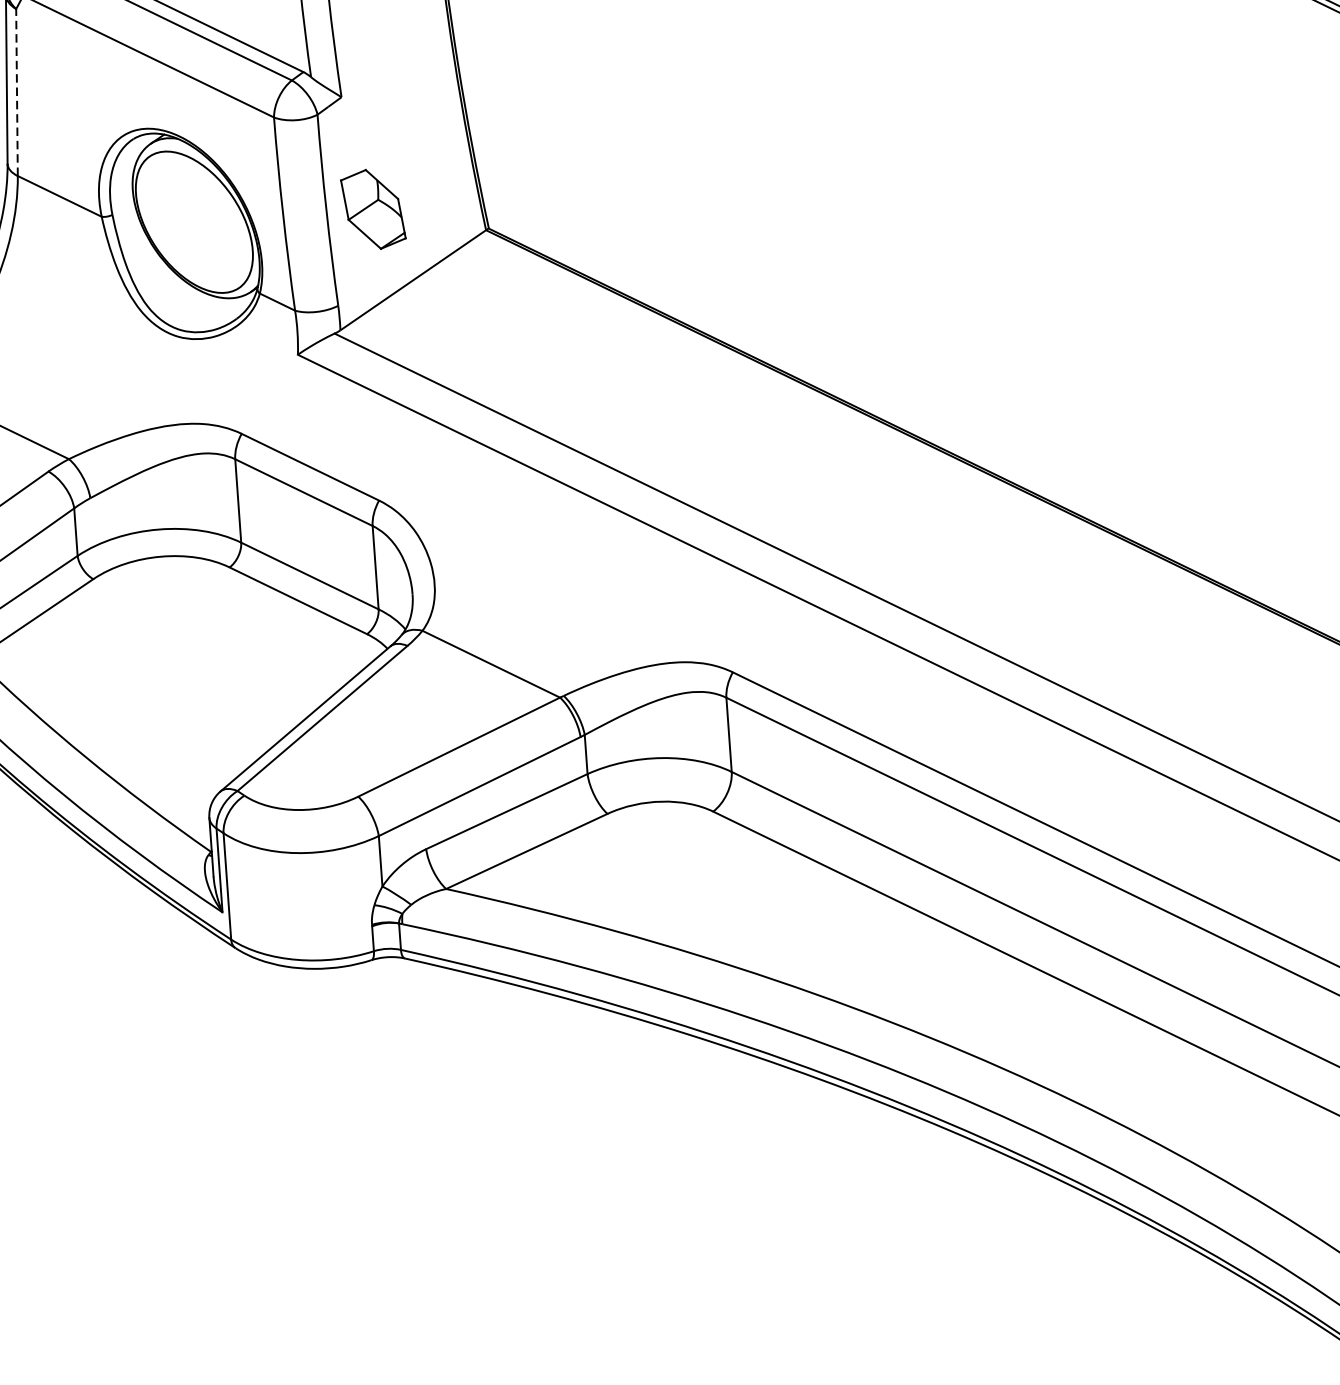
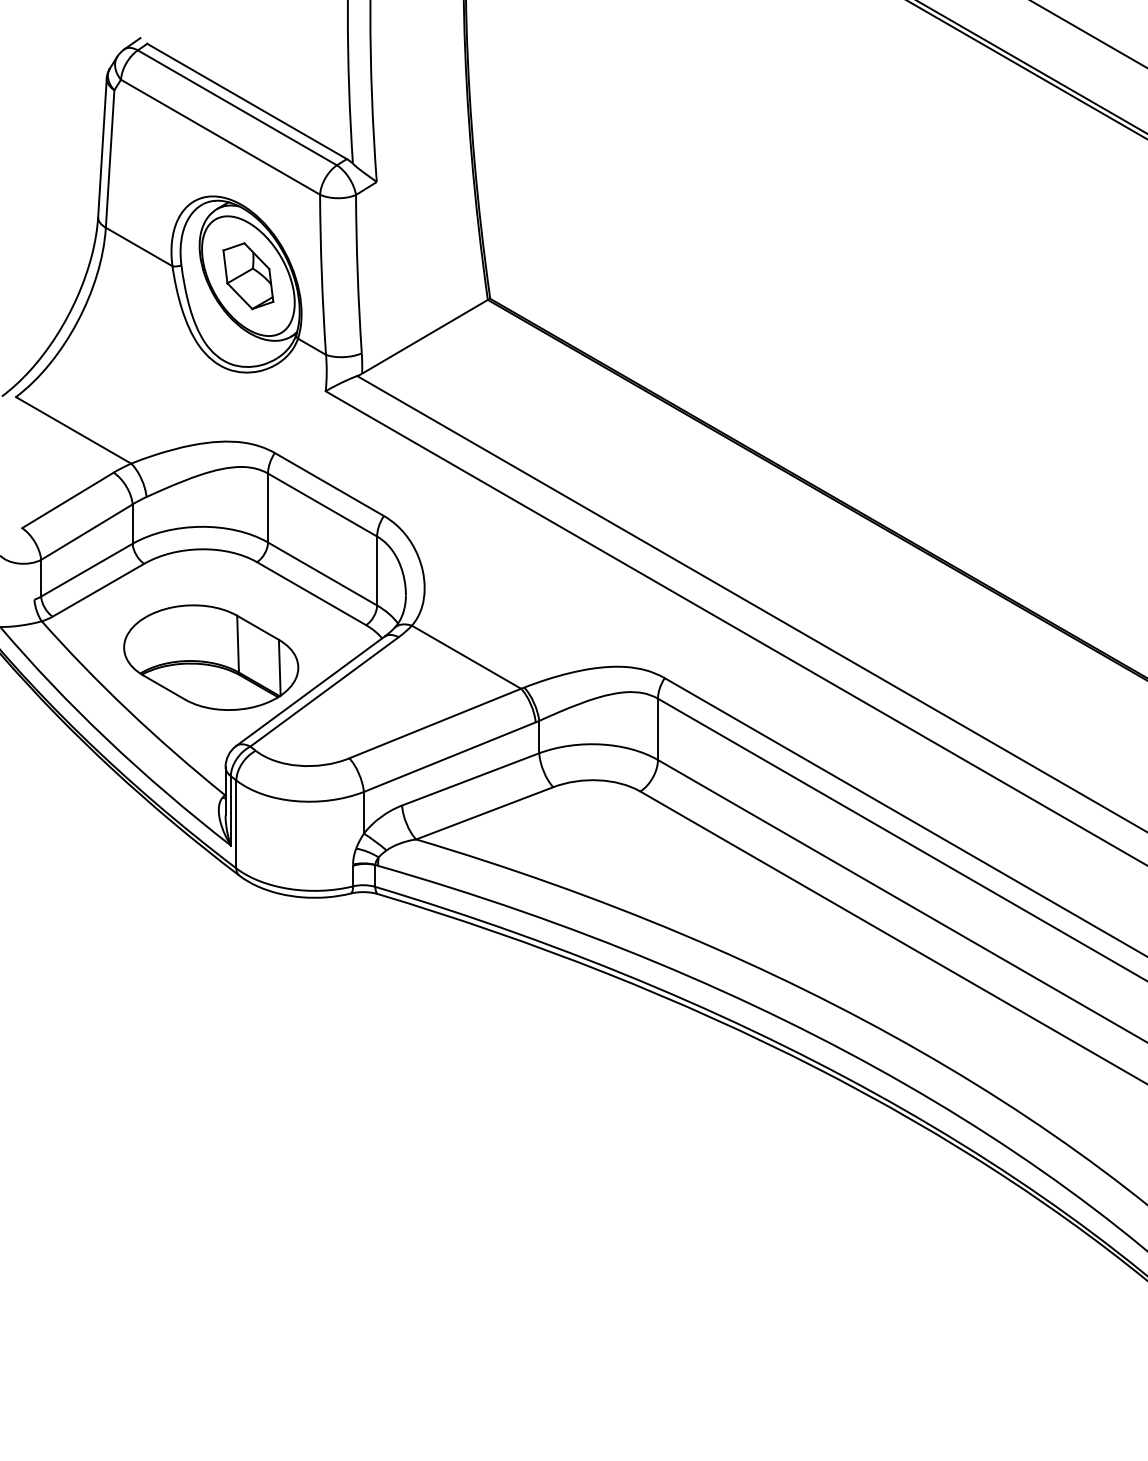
line: (17, 93) -> (110, 159), dashed -> solid
part: (373, 209) -> (248, 276), moved
part: (182, 686) -> (211, 657), added

